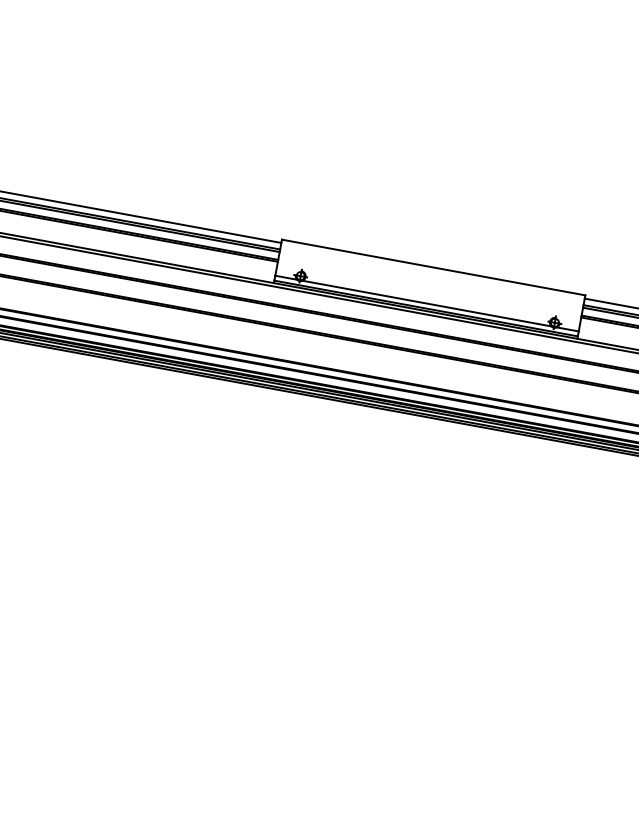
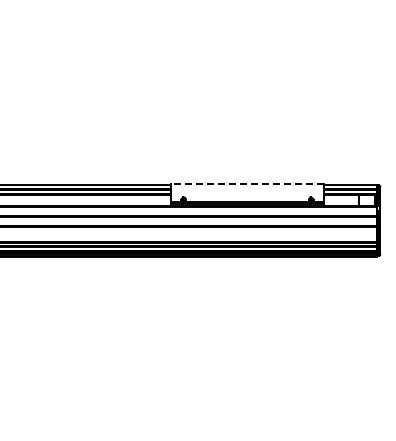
line: (431, 266) -> (246, 183), solid -> dashed

